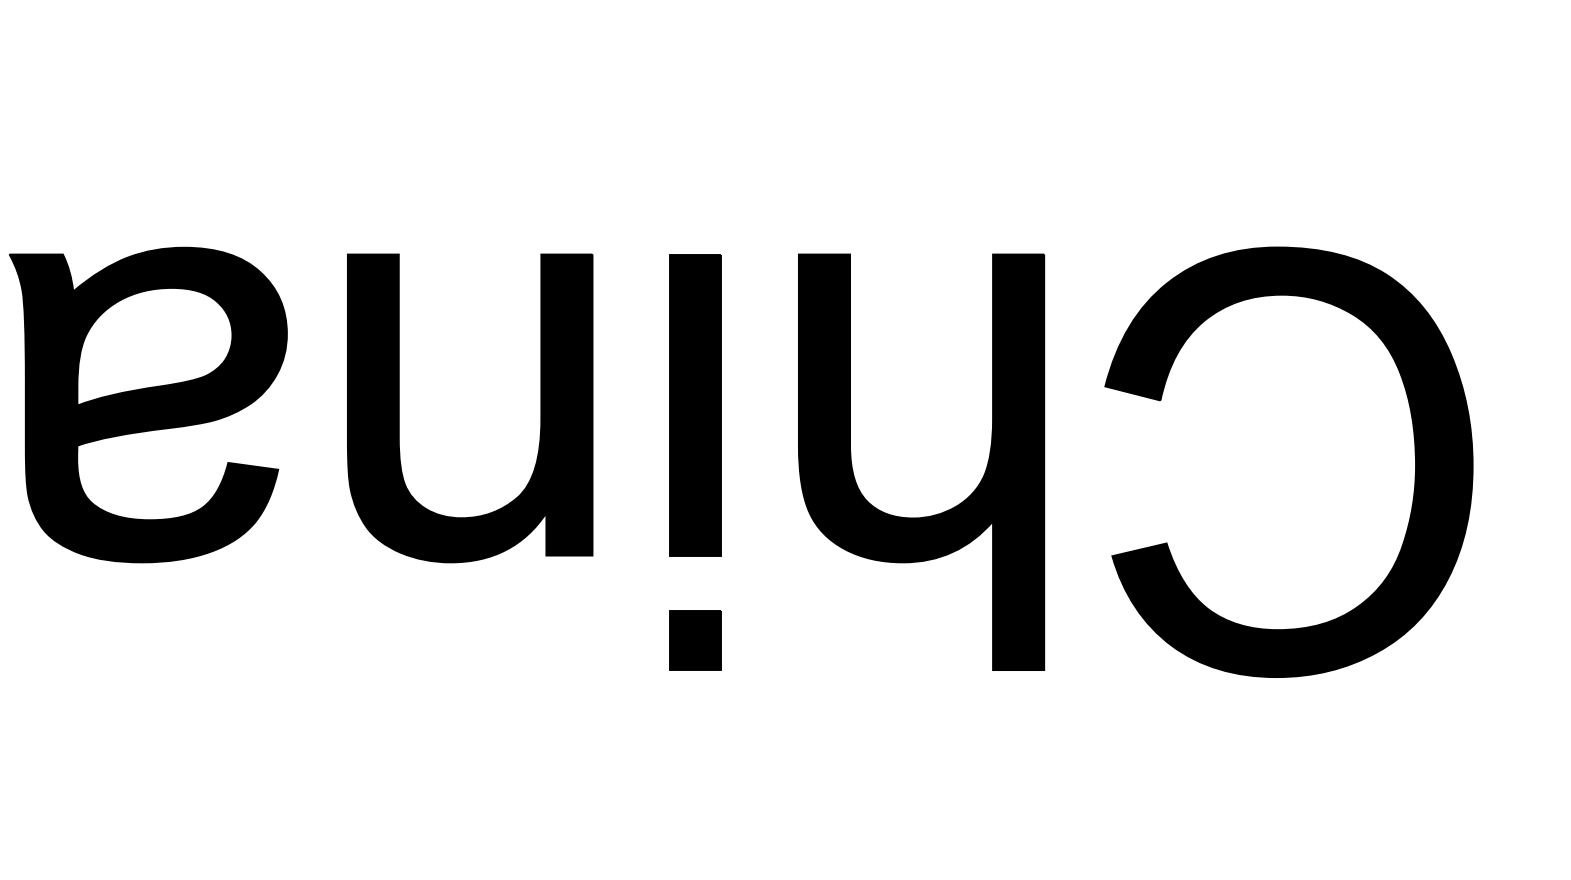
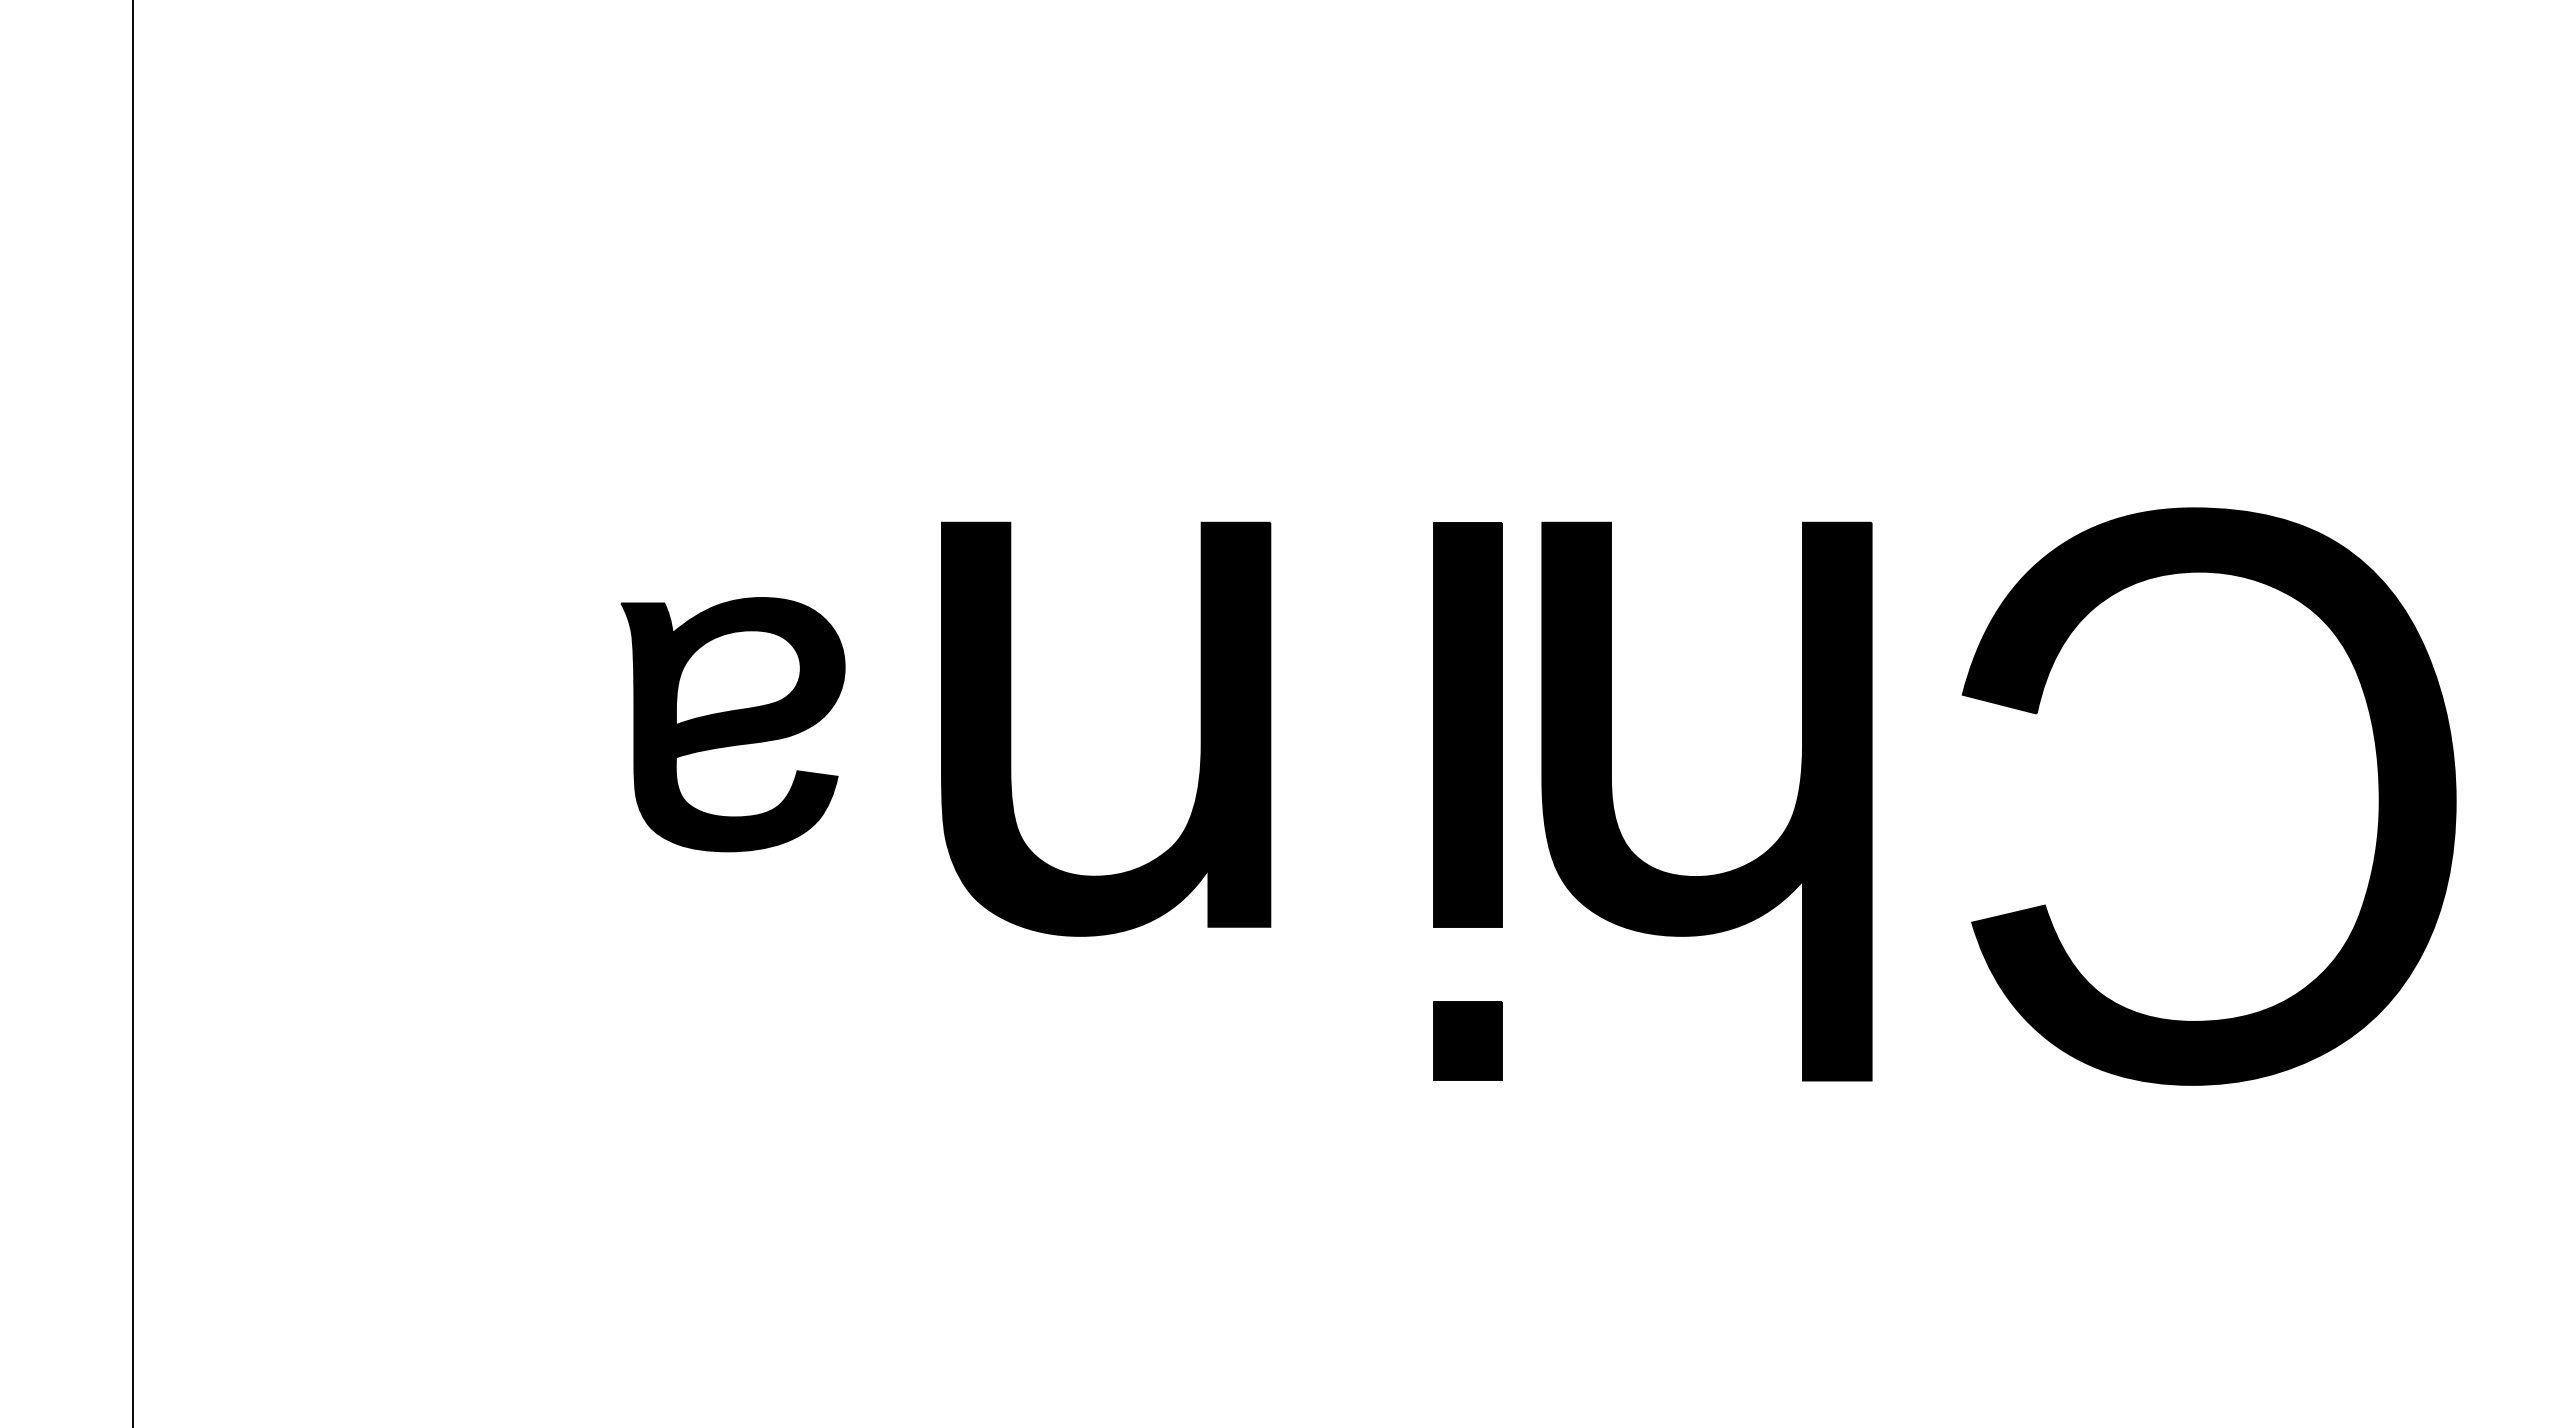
part: (147, 404) -> (732, 724), size x0.6
part: (540, 407) -> (1200, 728), moved
part: (1415, 462) -> (2378, 796), moved
part: (936, 514) -> (1726, 871), moved

